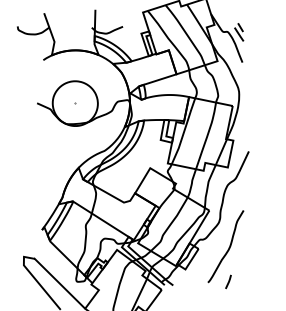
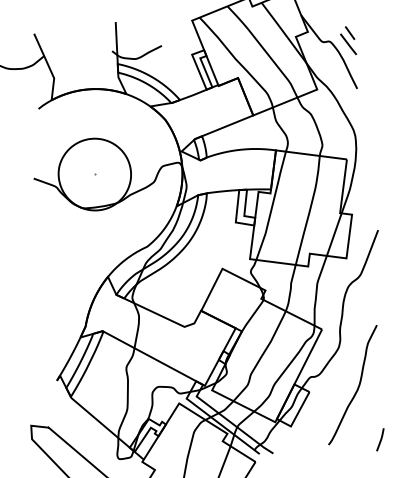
line: (228, 281) -> (380, 439), moved

